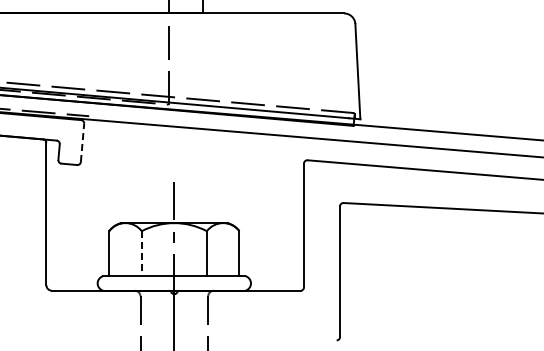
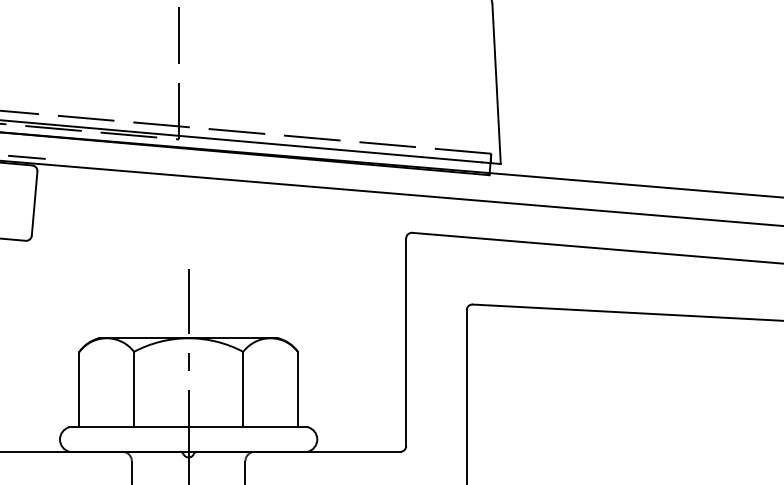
line: (82, 142) -> (34, 203), dashed -> solid
line: (141, 254) -> (133, 390), dashed -> solid

